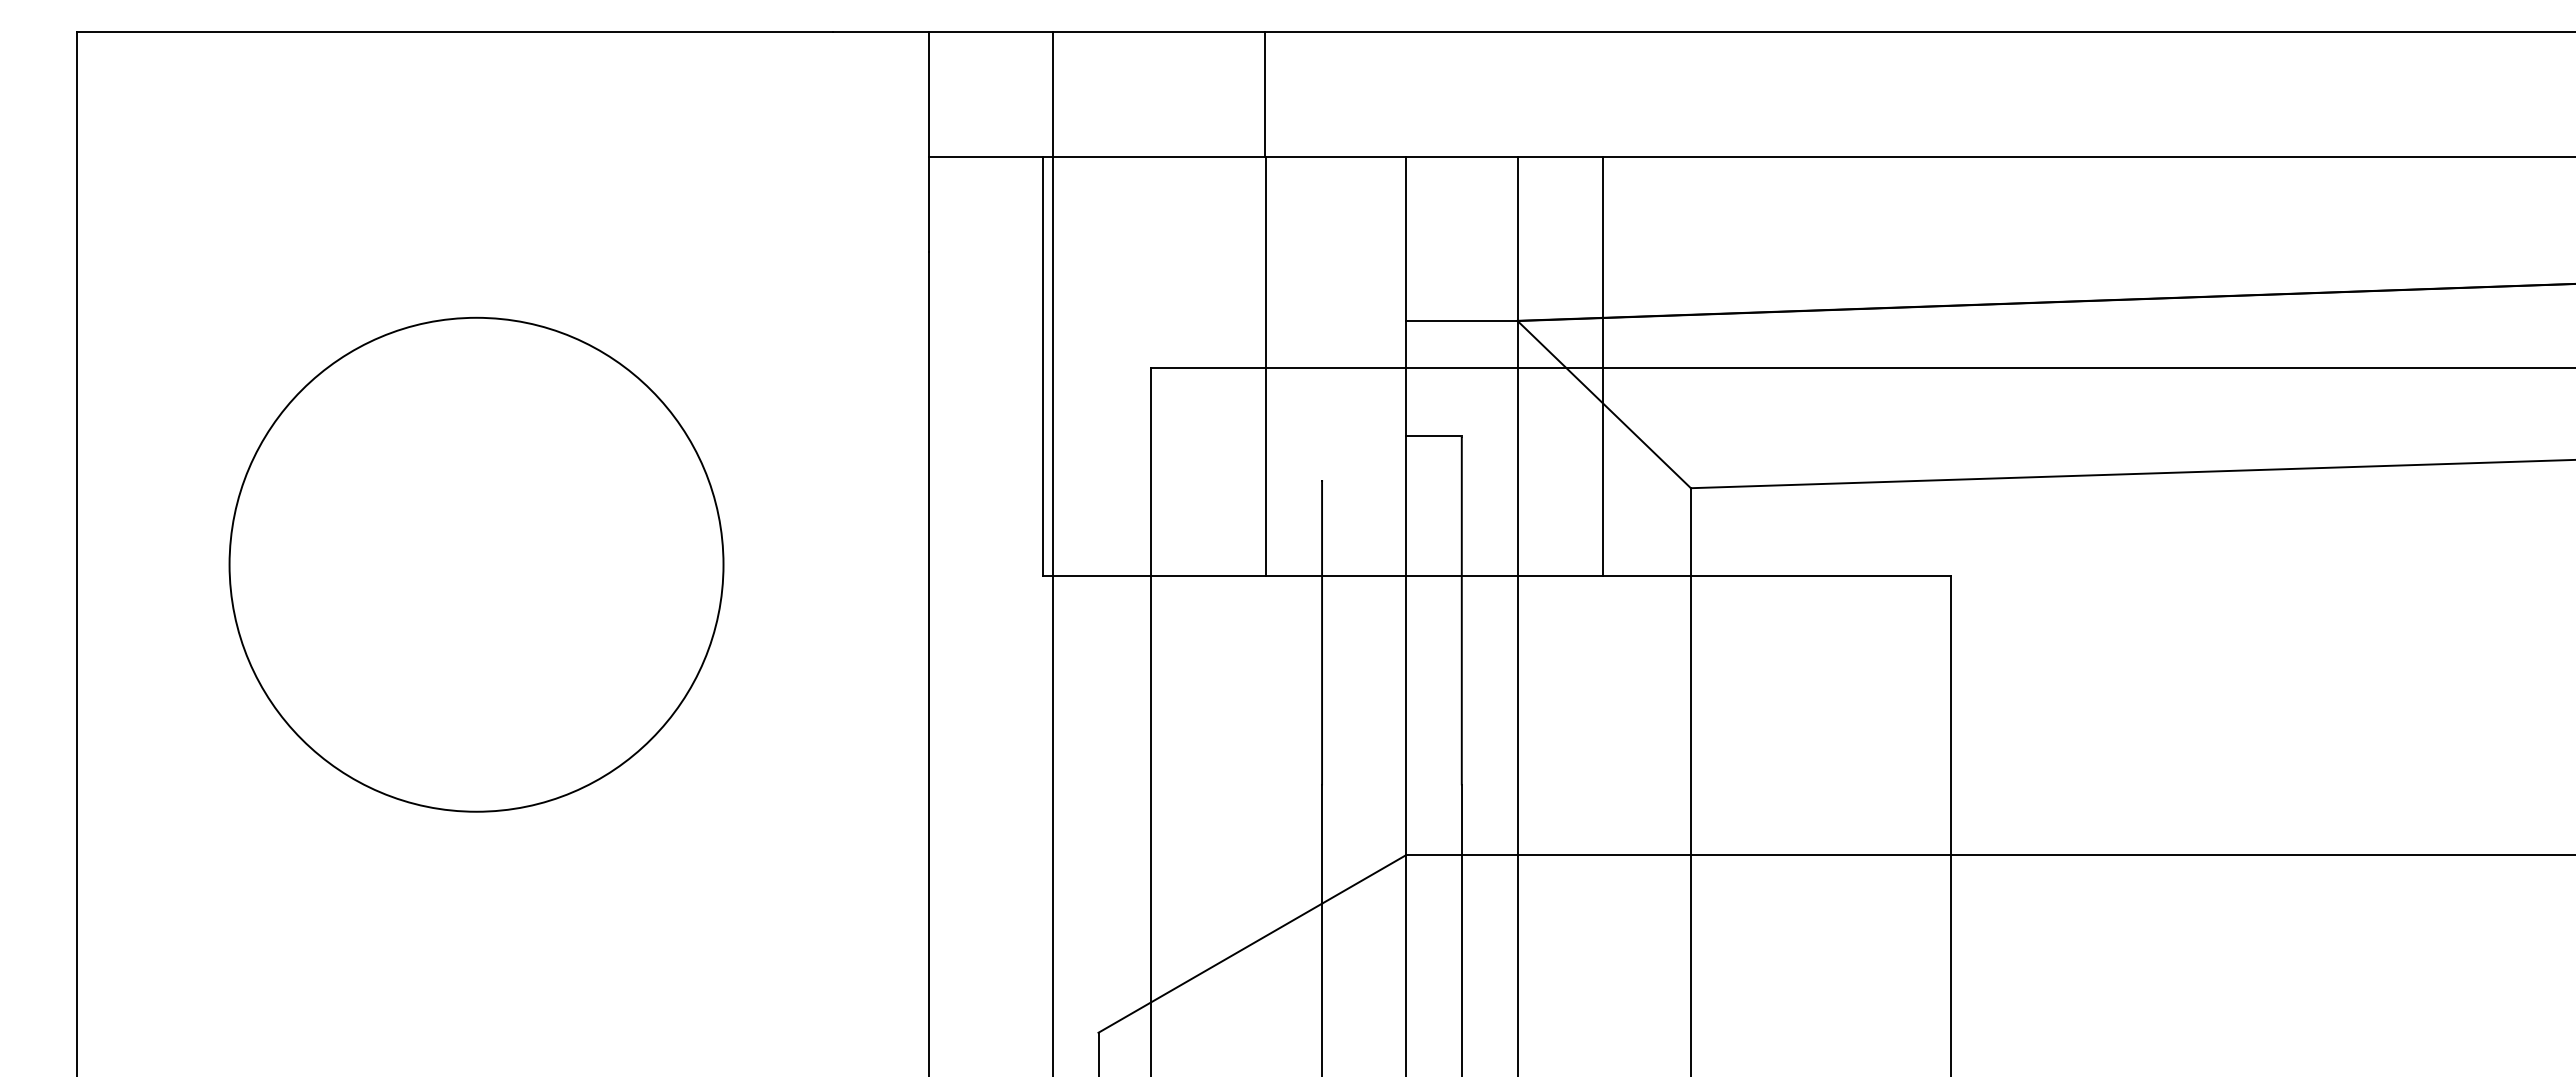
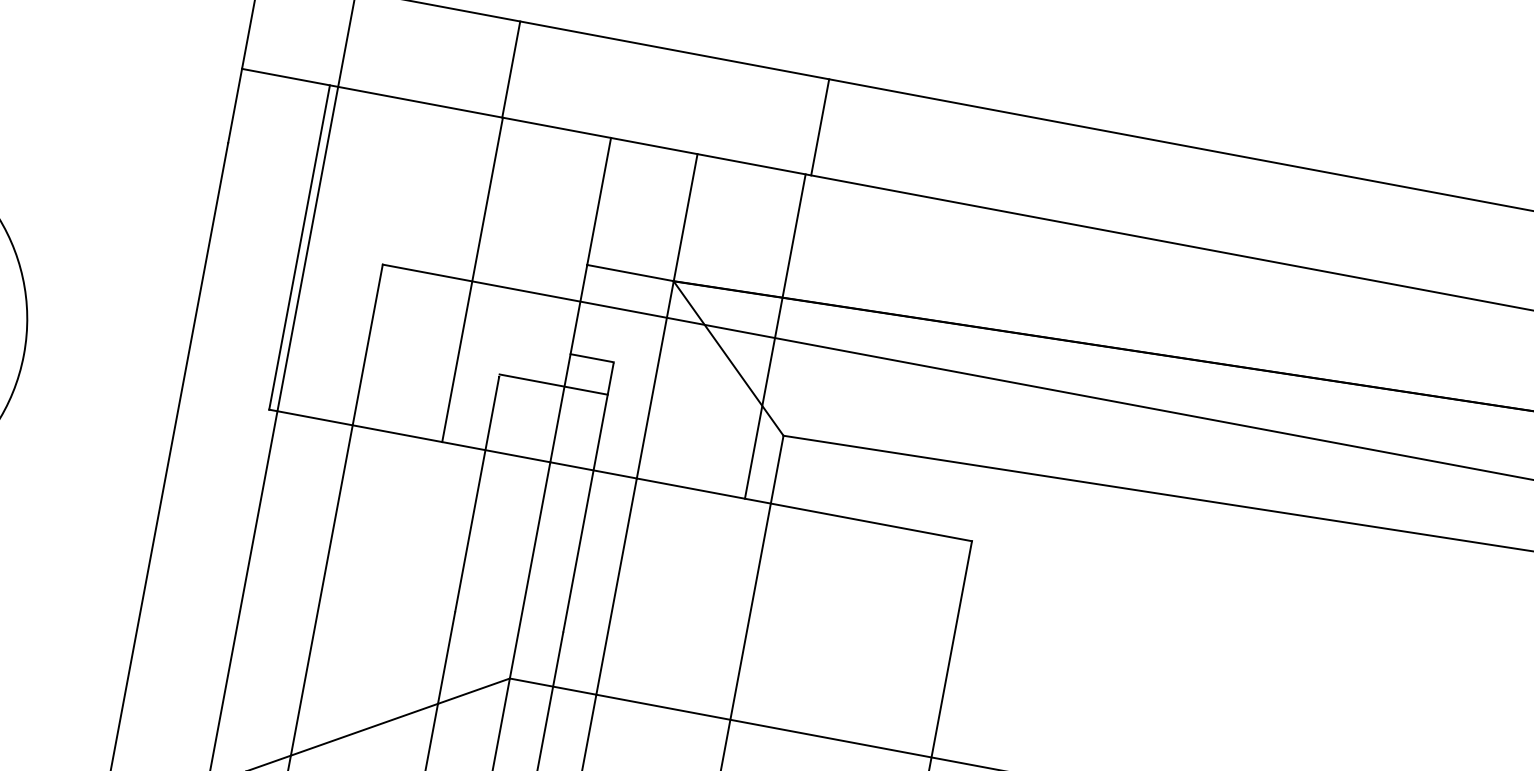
line: (1664, 94) -> (820, 127), added
line: (1603, 365) -> (775, 335), moved
line: (1391, 478) -> (553, 384), added

